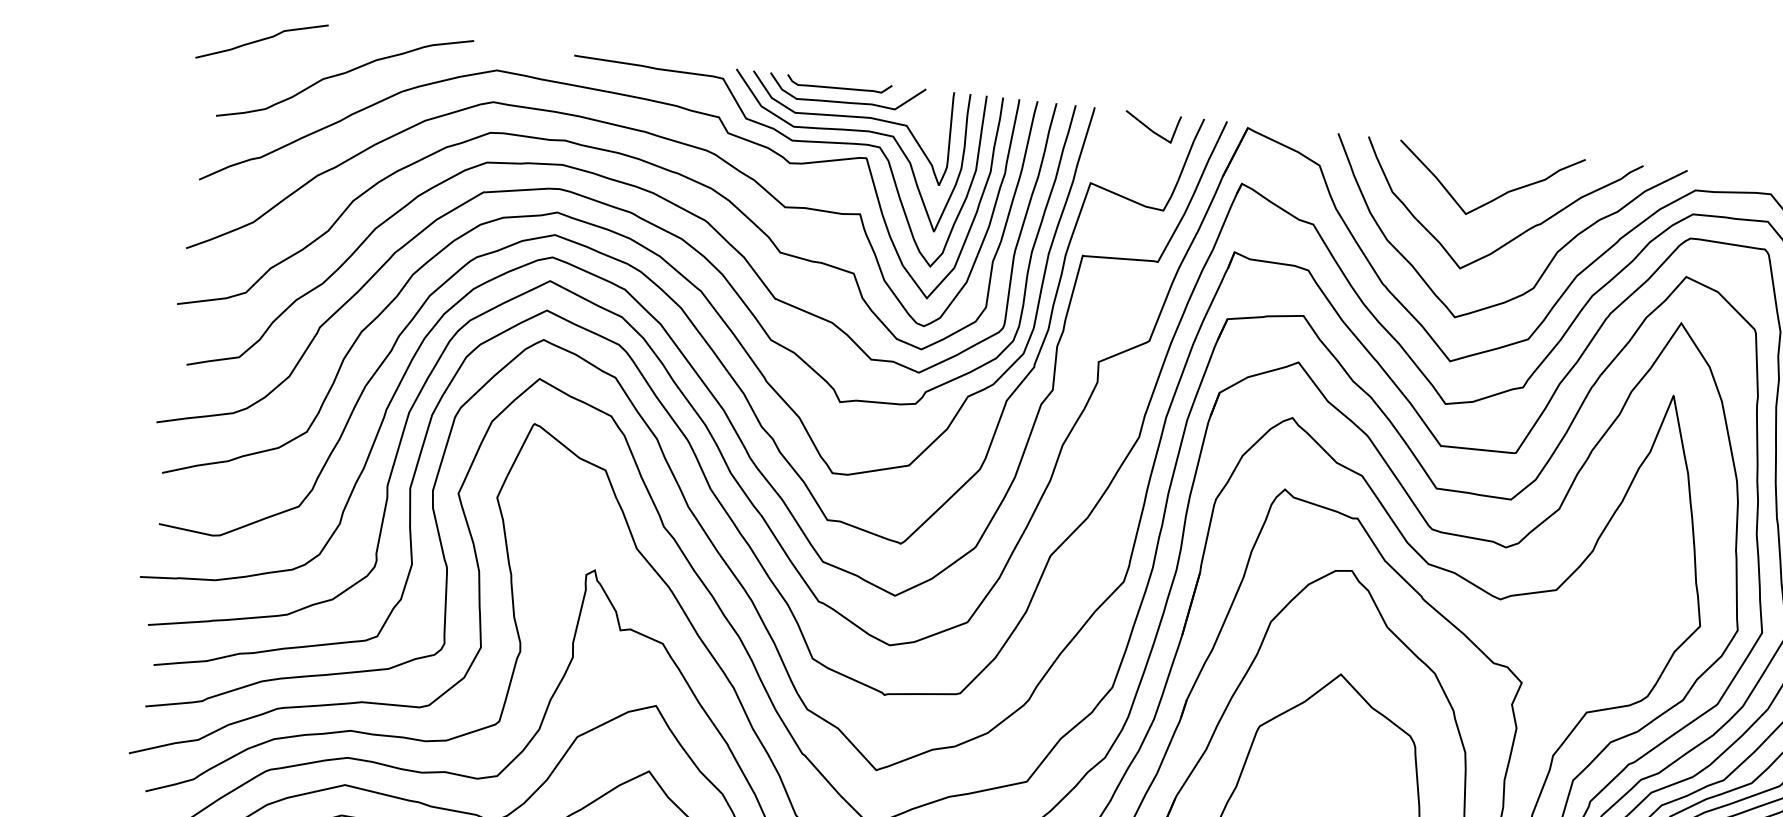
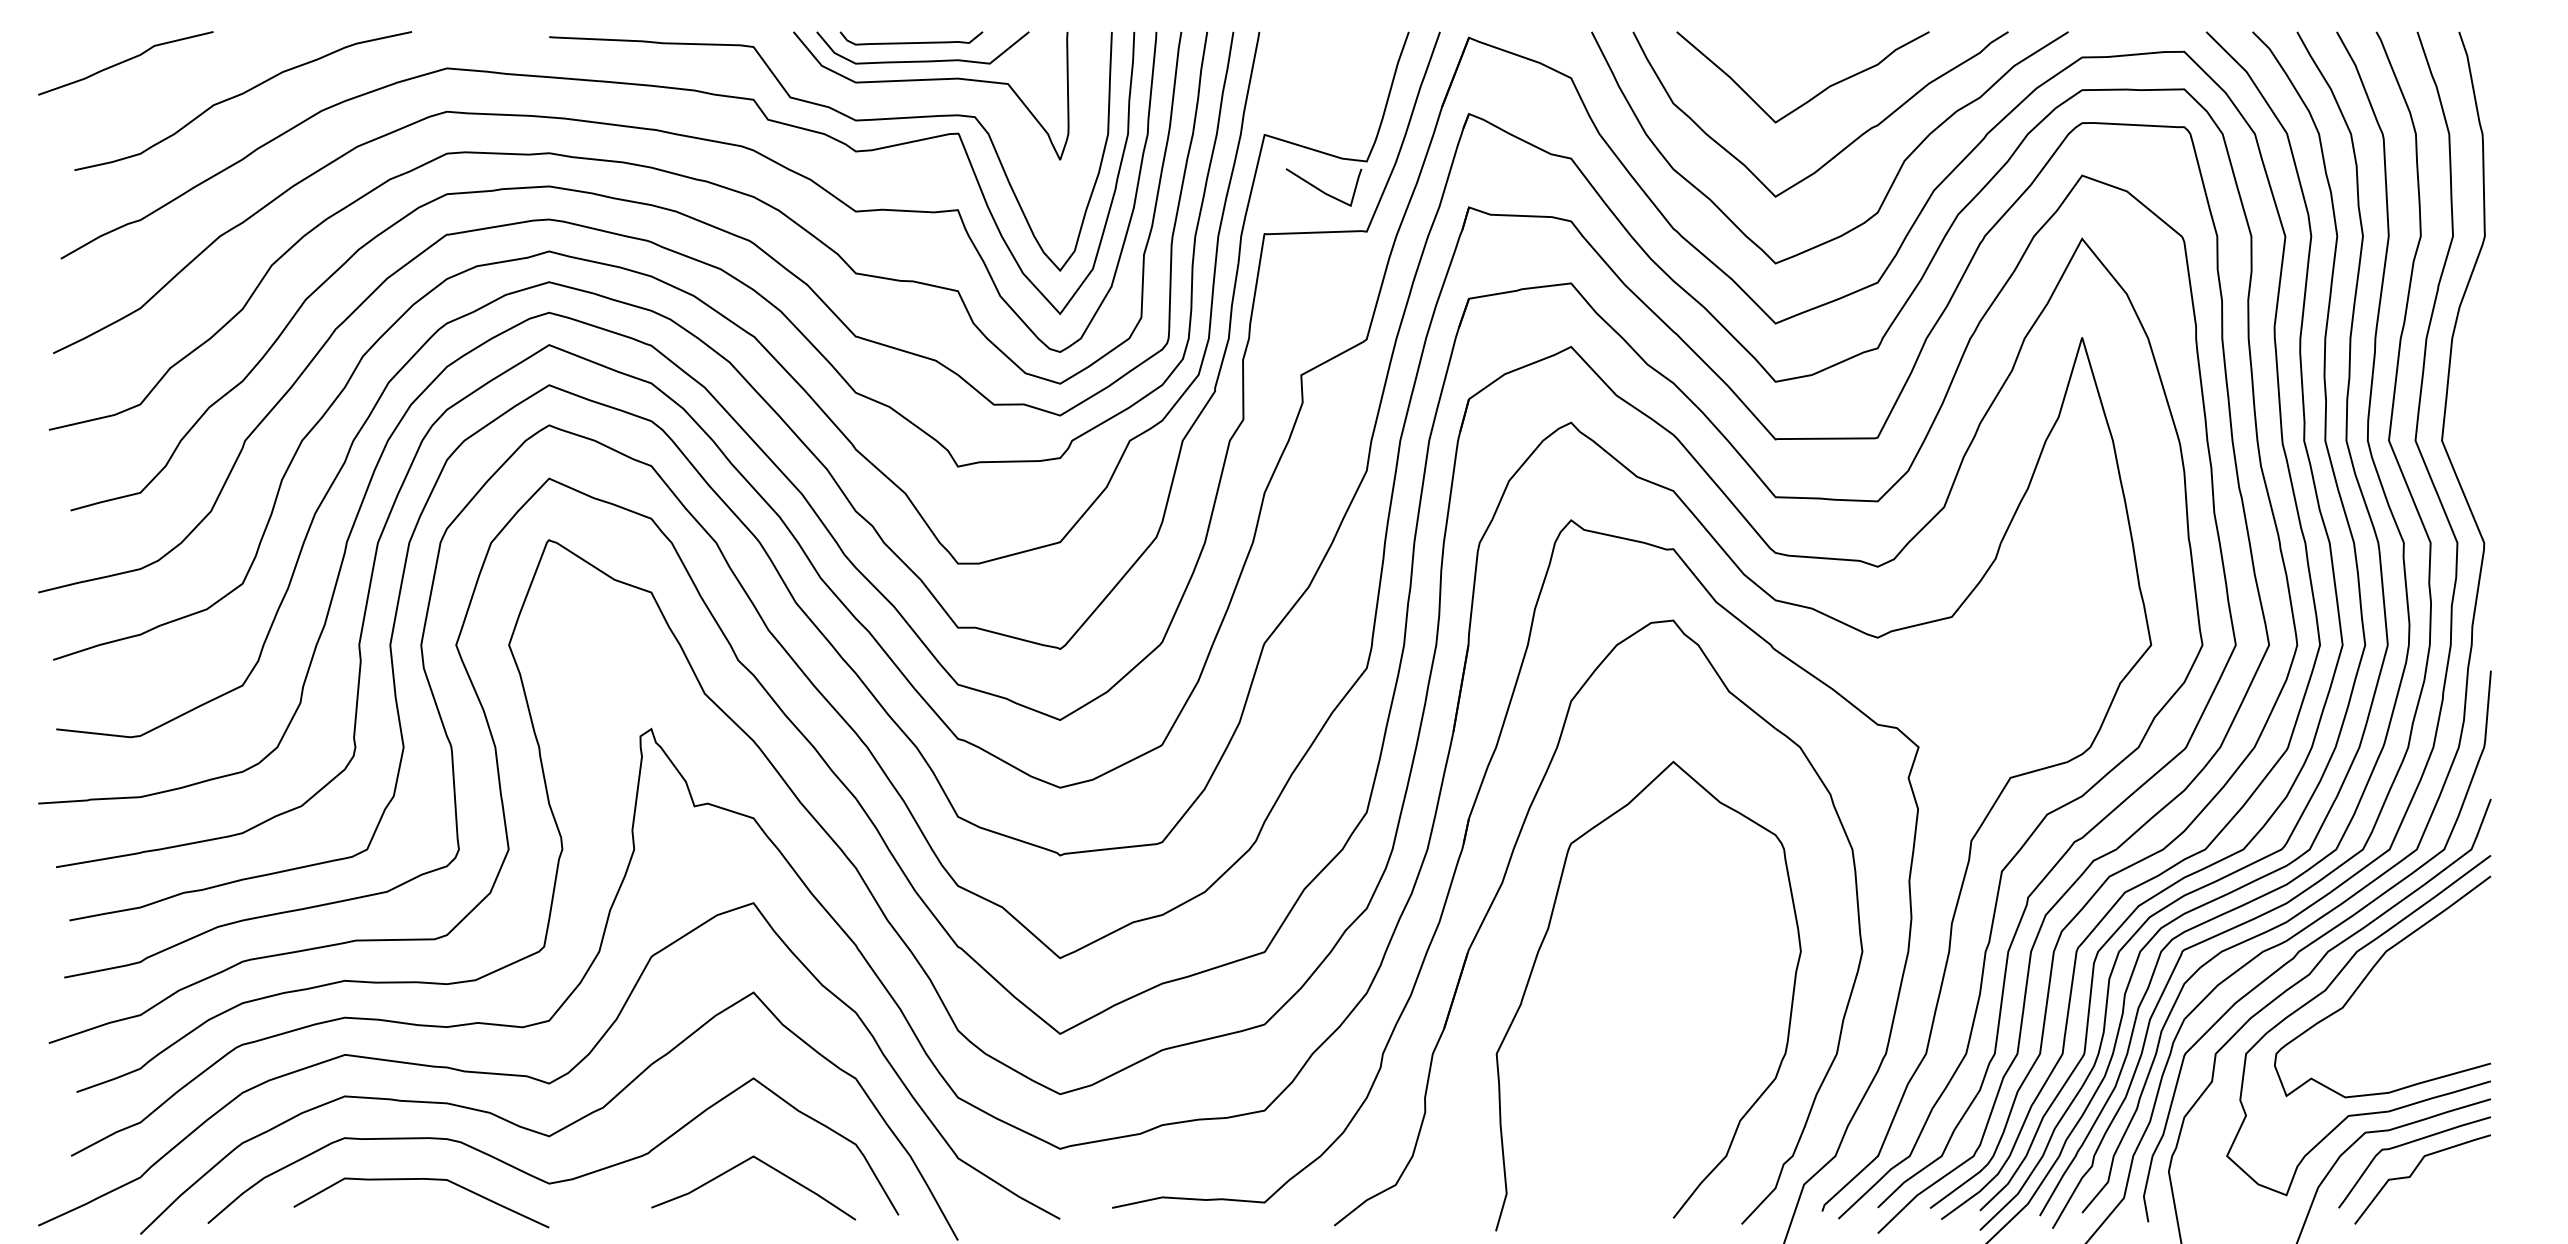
line: (1151, 129) -> (1322, 190), moved
curve: (845, 130) -> (926, 99), removed

